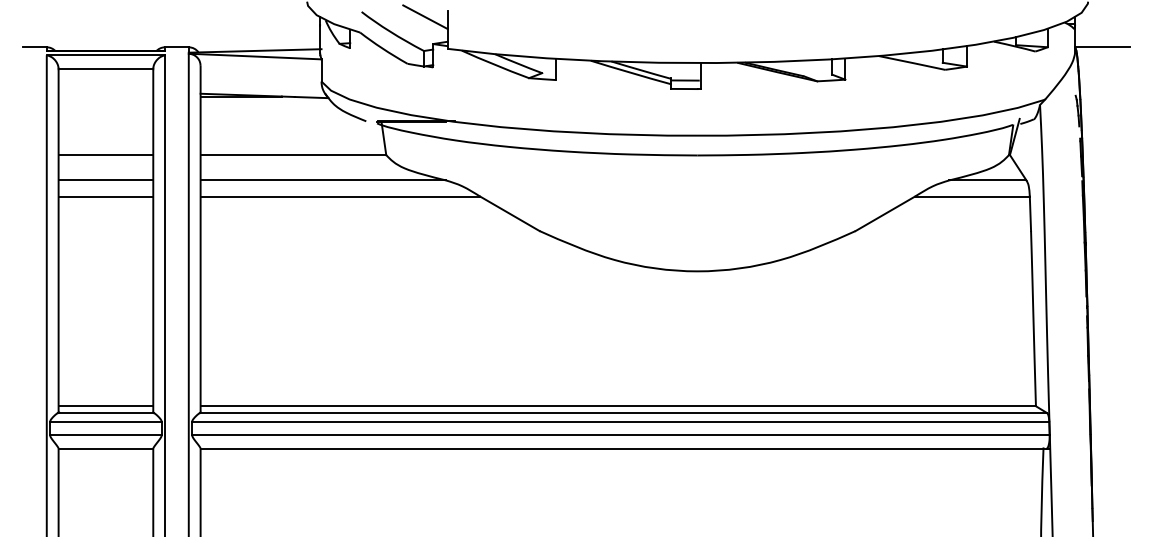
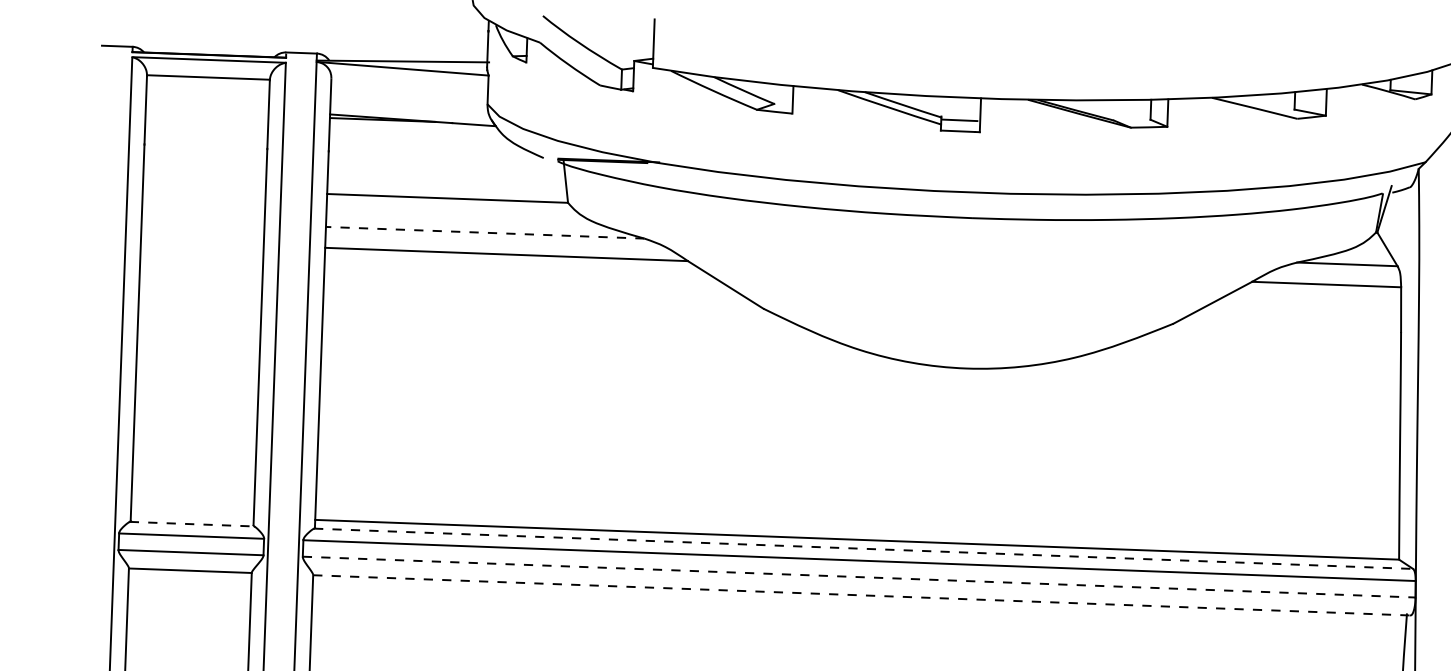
line: (425, 17) -> (625, 26), removed
line: (105, 155) -> (203, 190), removed
line: (105, 180) -> (202, 222), removed
line: (323, 180) -> (485, 232), solid -> dashed
line: (105, 196) -> (201, 243), removed
line: (105, 406) -> (191, 515), removed
line: (105, 413) -> (191, 524), solid -> dashed
line: (623, 413) -> (863, 549), solid -> dashed
line: (620, 434) -> (858, 576), solid -> dashed
line: (625, 448) -> (864, 594), solid -> dashed

